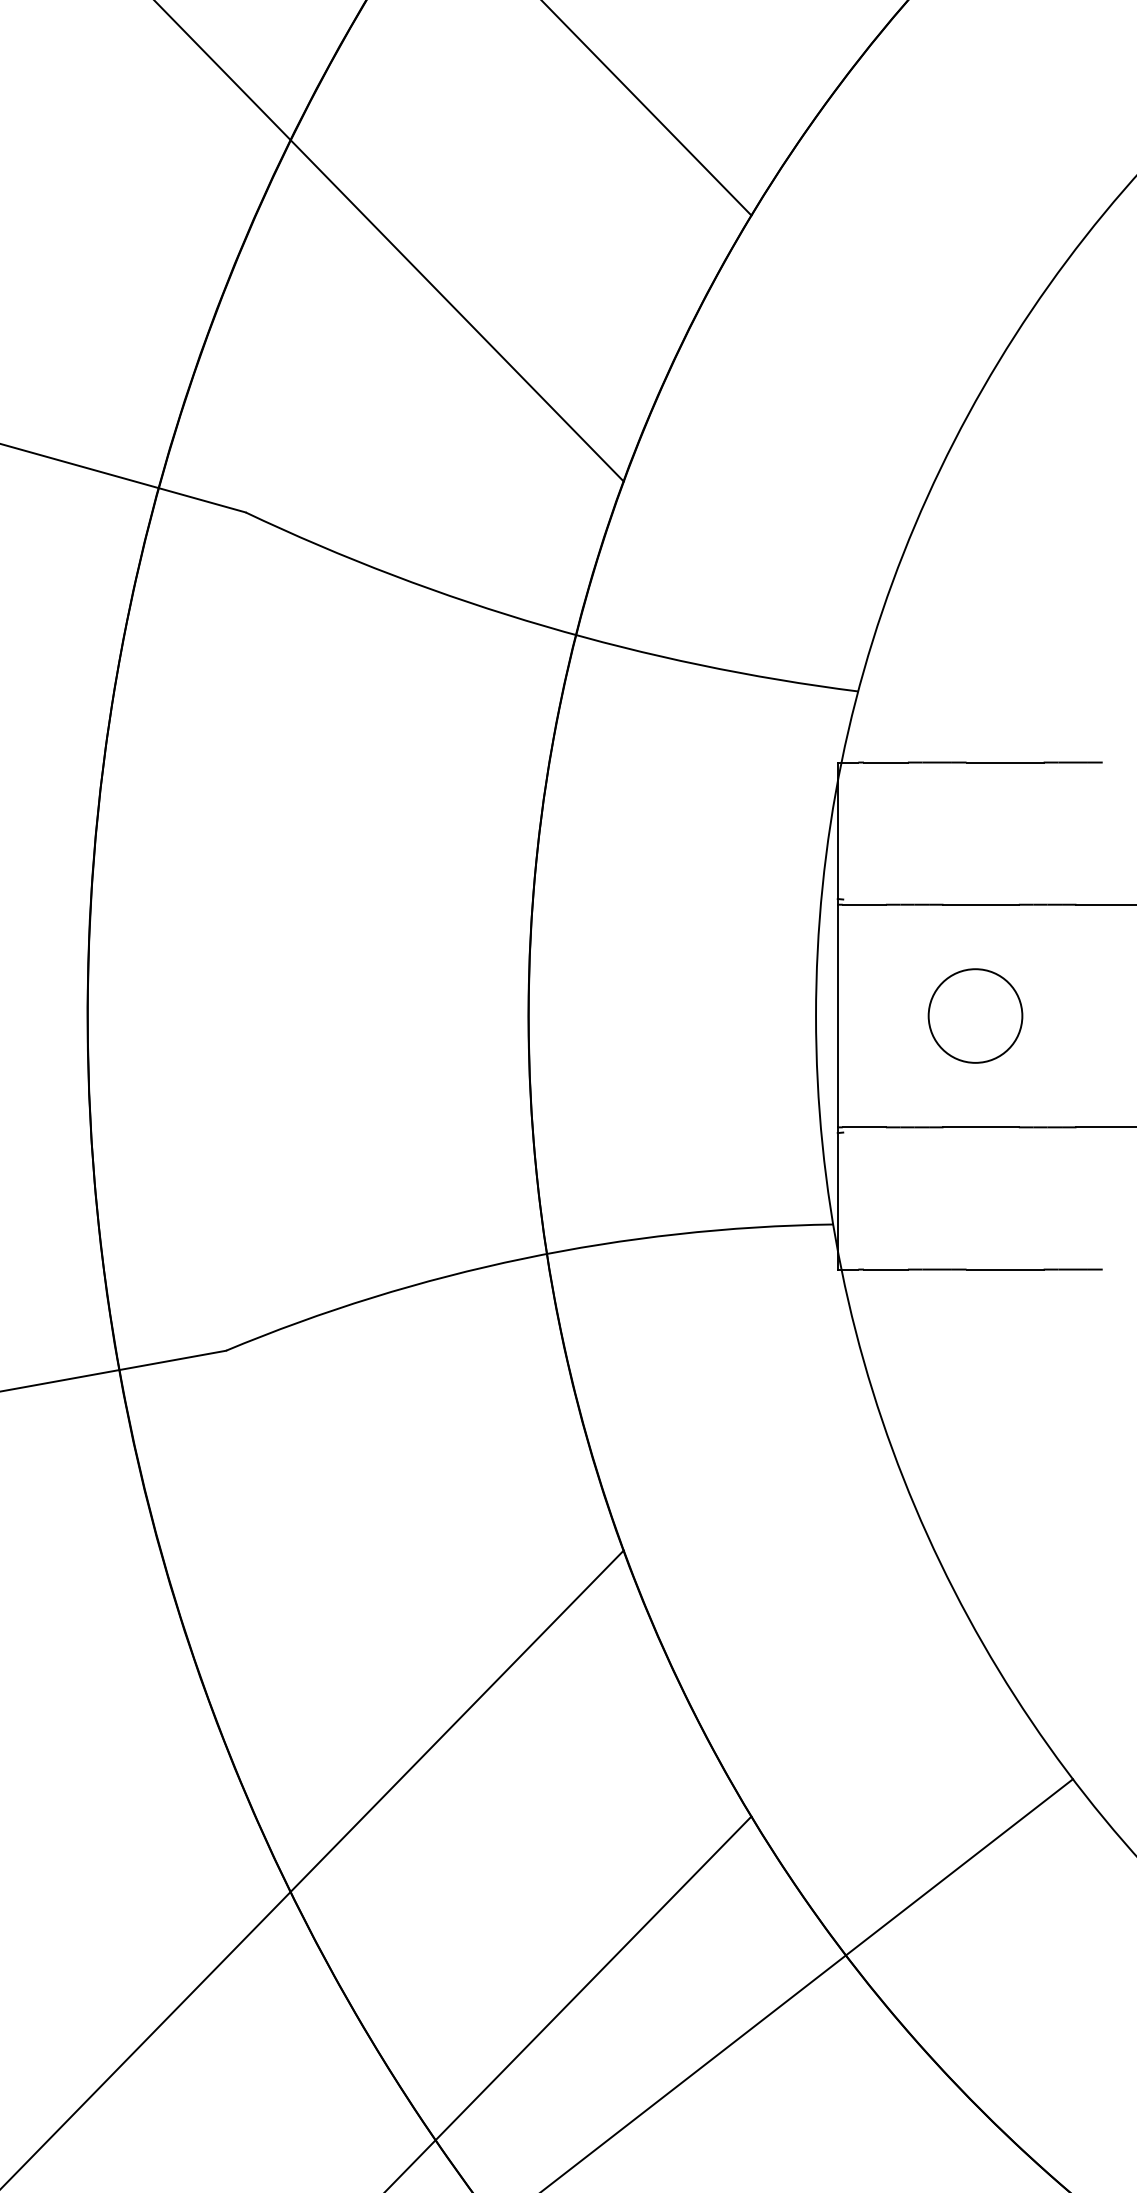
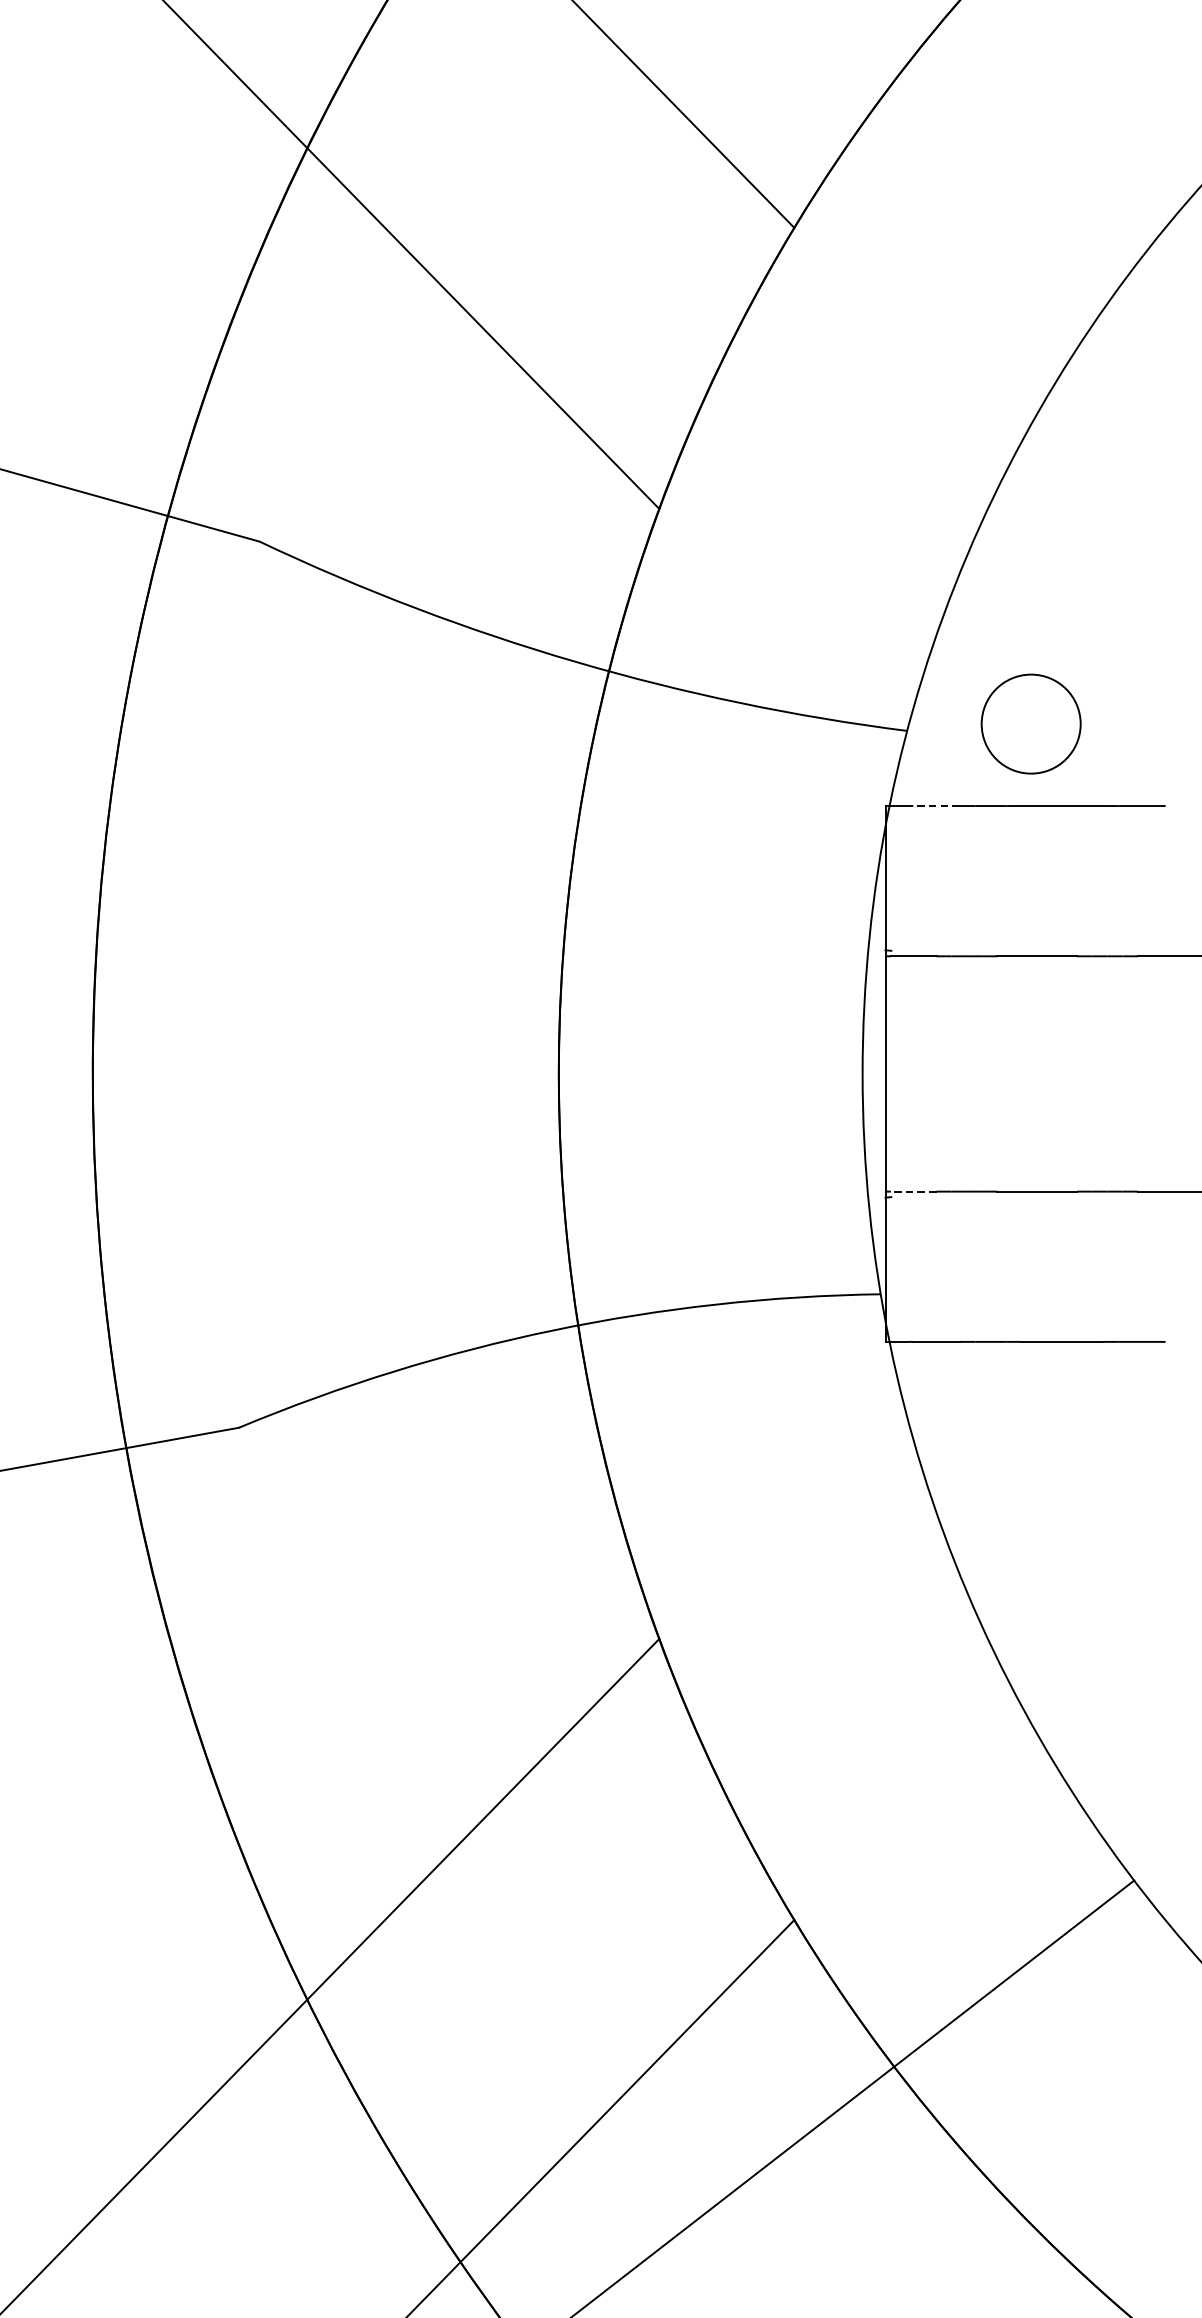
line: (885, 762) -> (936, 805), solid -> dashed
circle: (975, 1015) -> (1031, 723), moved
line: (864, 1127) -> (913, 1191), solid -> dashed

